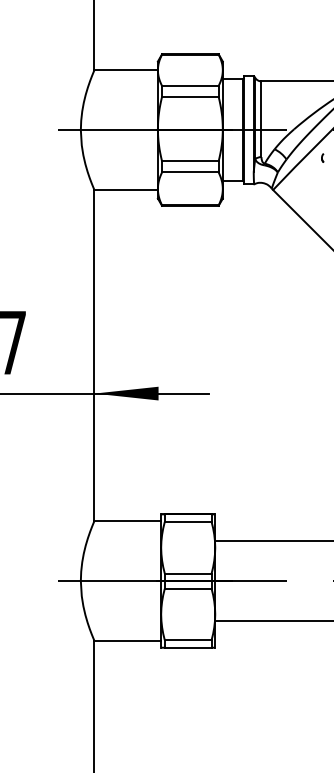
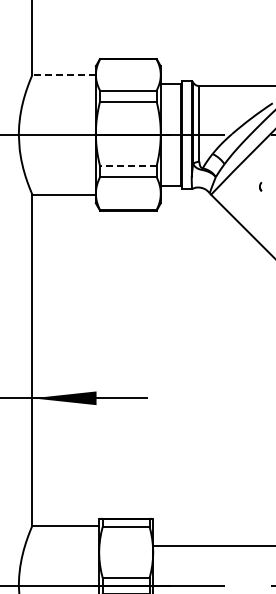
line: (126, 70) -> (64, 75), solid -> dashed
part: (322, 157) -> (260, 186), moved
line: (189, 161) -> (127, 166), solid -> dashed

